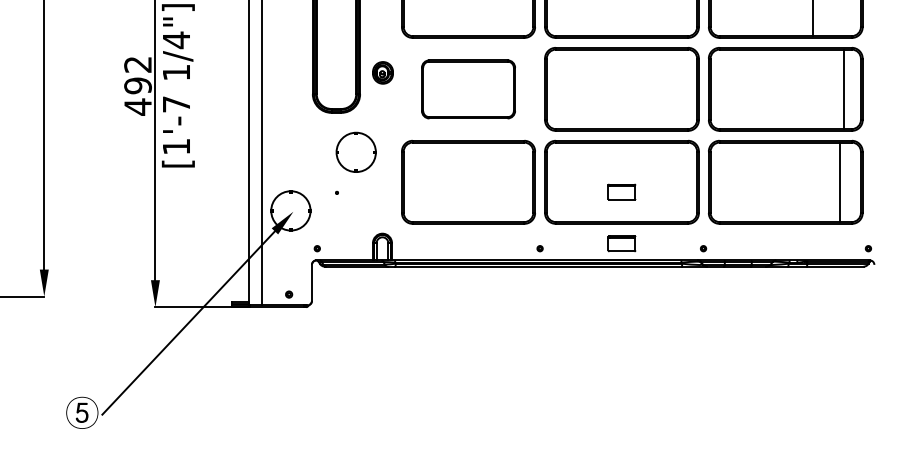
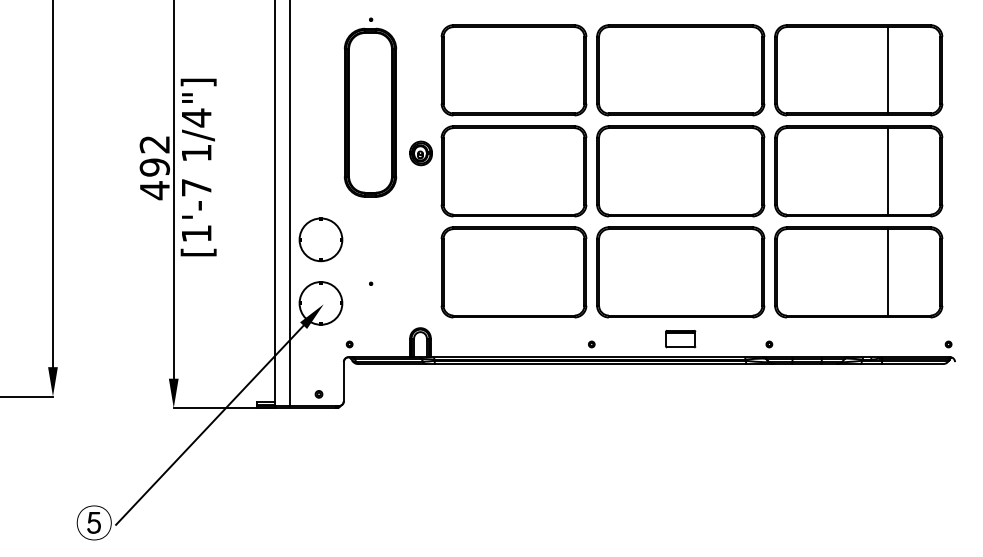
part: (468, 89) -> (513, 171), size x1.43
line: (844, 89) -> (888, 171), moved
part: (355, 152) -> (320, 239), moved
line: (839, 182) -> (888, 272), moved
part: (621, 192) -> (680, 283), removed

